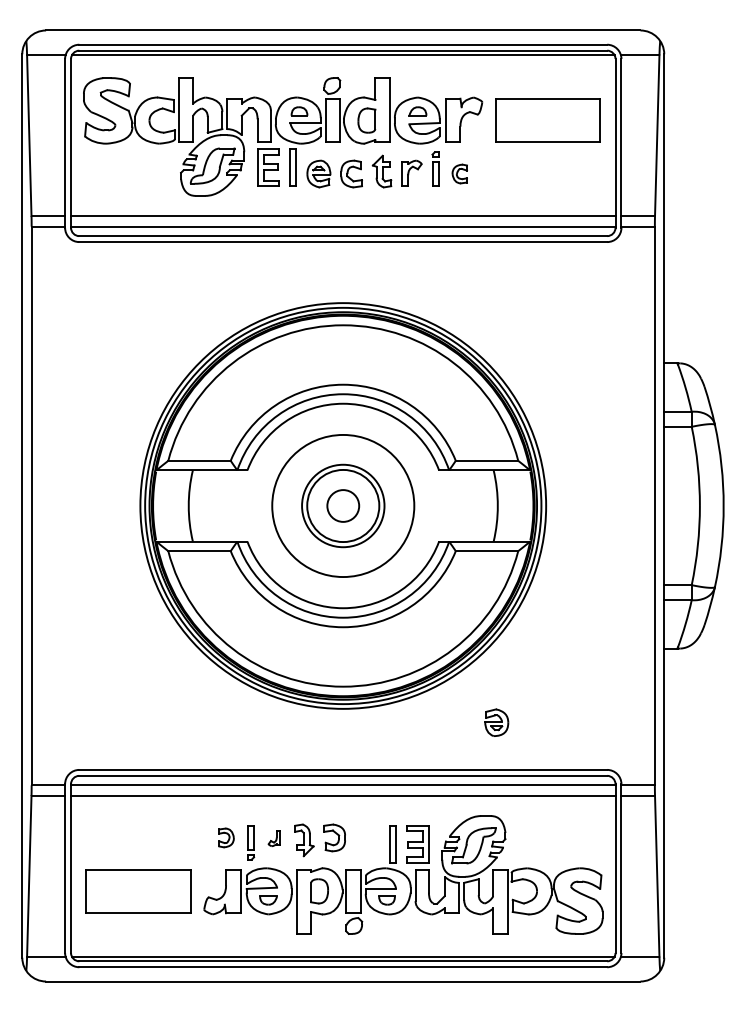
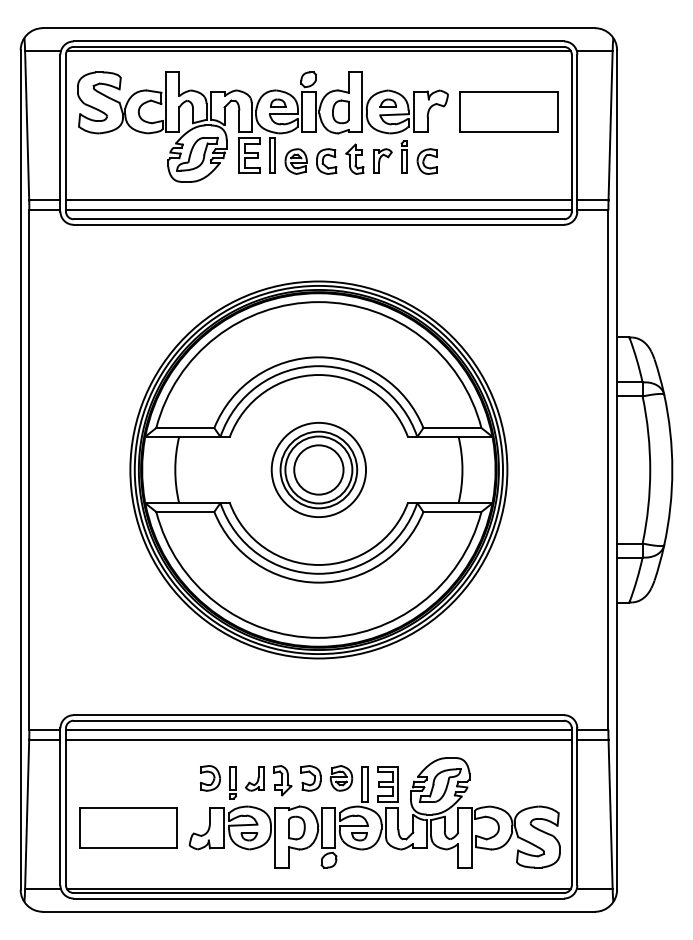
part: (459, 173) -> (426, 161), size x1.43
circle: (342, 505) -> (318, 469), size x0.71
circle: (342, 505) -> (318, 469), size x1.67
part: (496, 722) -> (341, 778), moved
part: (226, 838) -> (210, 778), size x1.43
part: (273, 838) -> (254, 778), size x1.67

